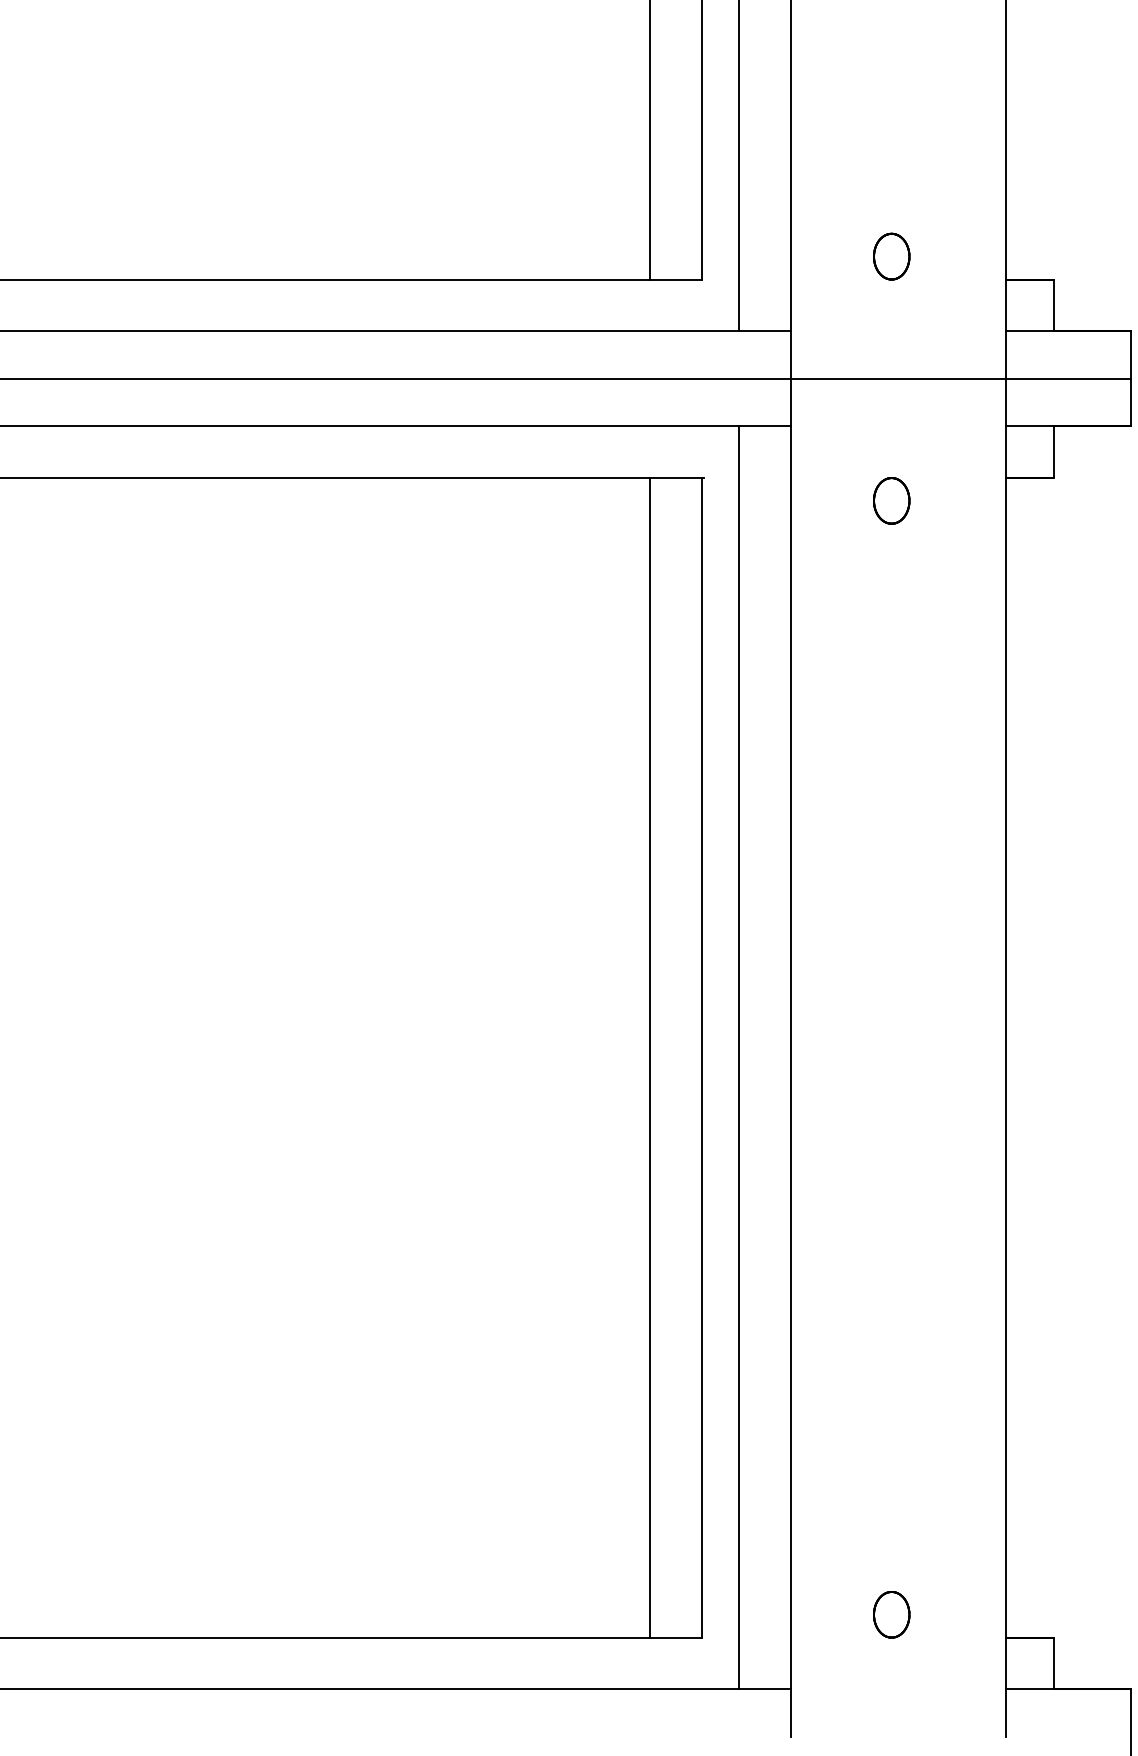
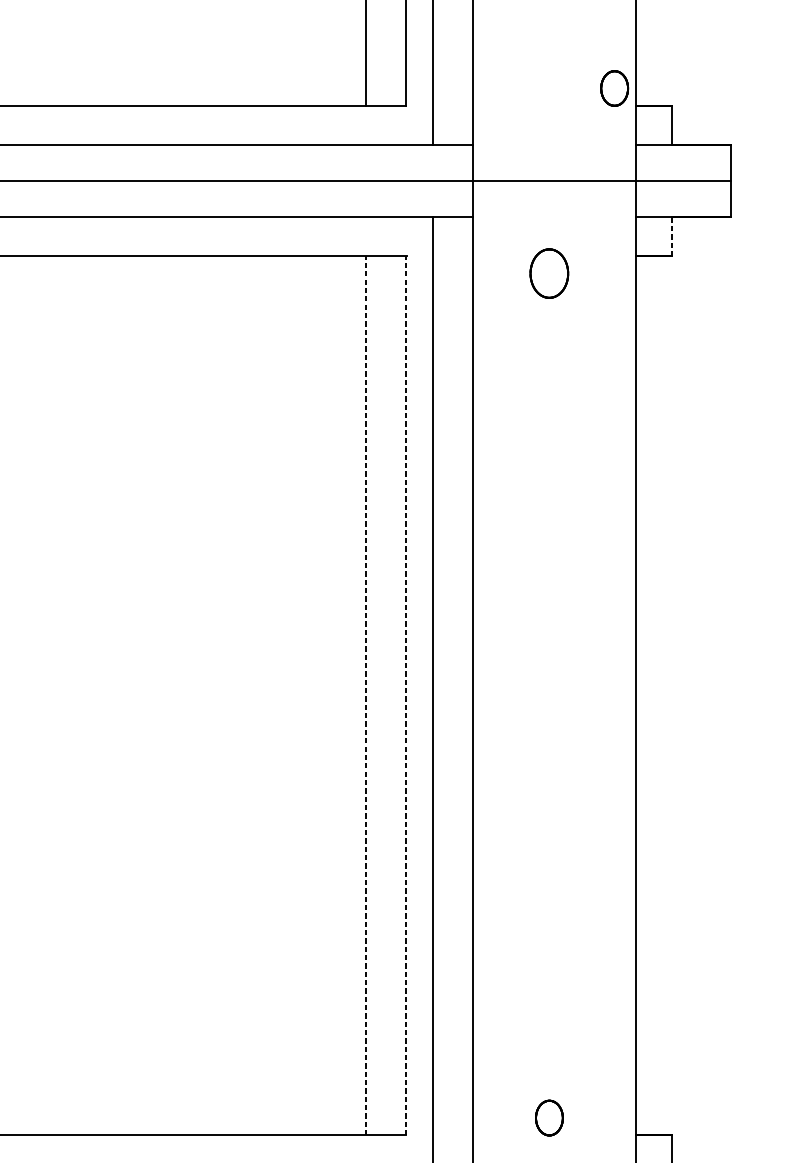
part: (891, 256) -> (614, 88), moved
line: (1053, 452) -> (672, 236), solid -> dashed
part: (891, 500) -> (549, 273), size x1.4
line: (649, 1057) -> (365, 695), solid -> dashed
line: (701, 1057) -> (405, 695), solid -> dashed

